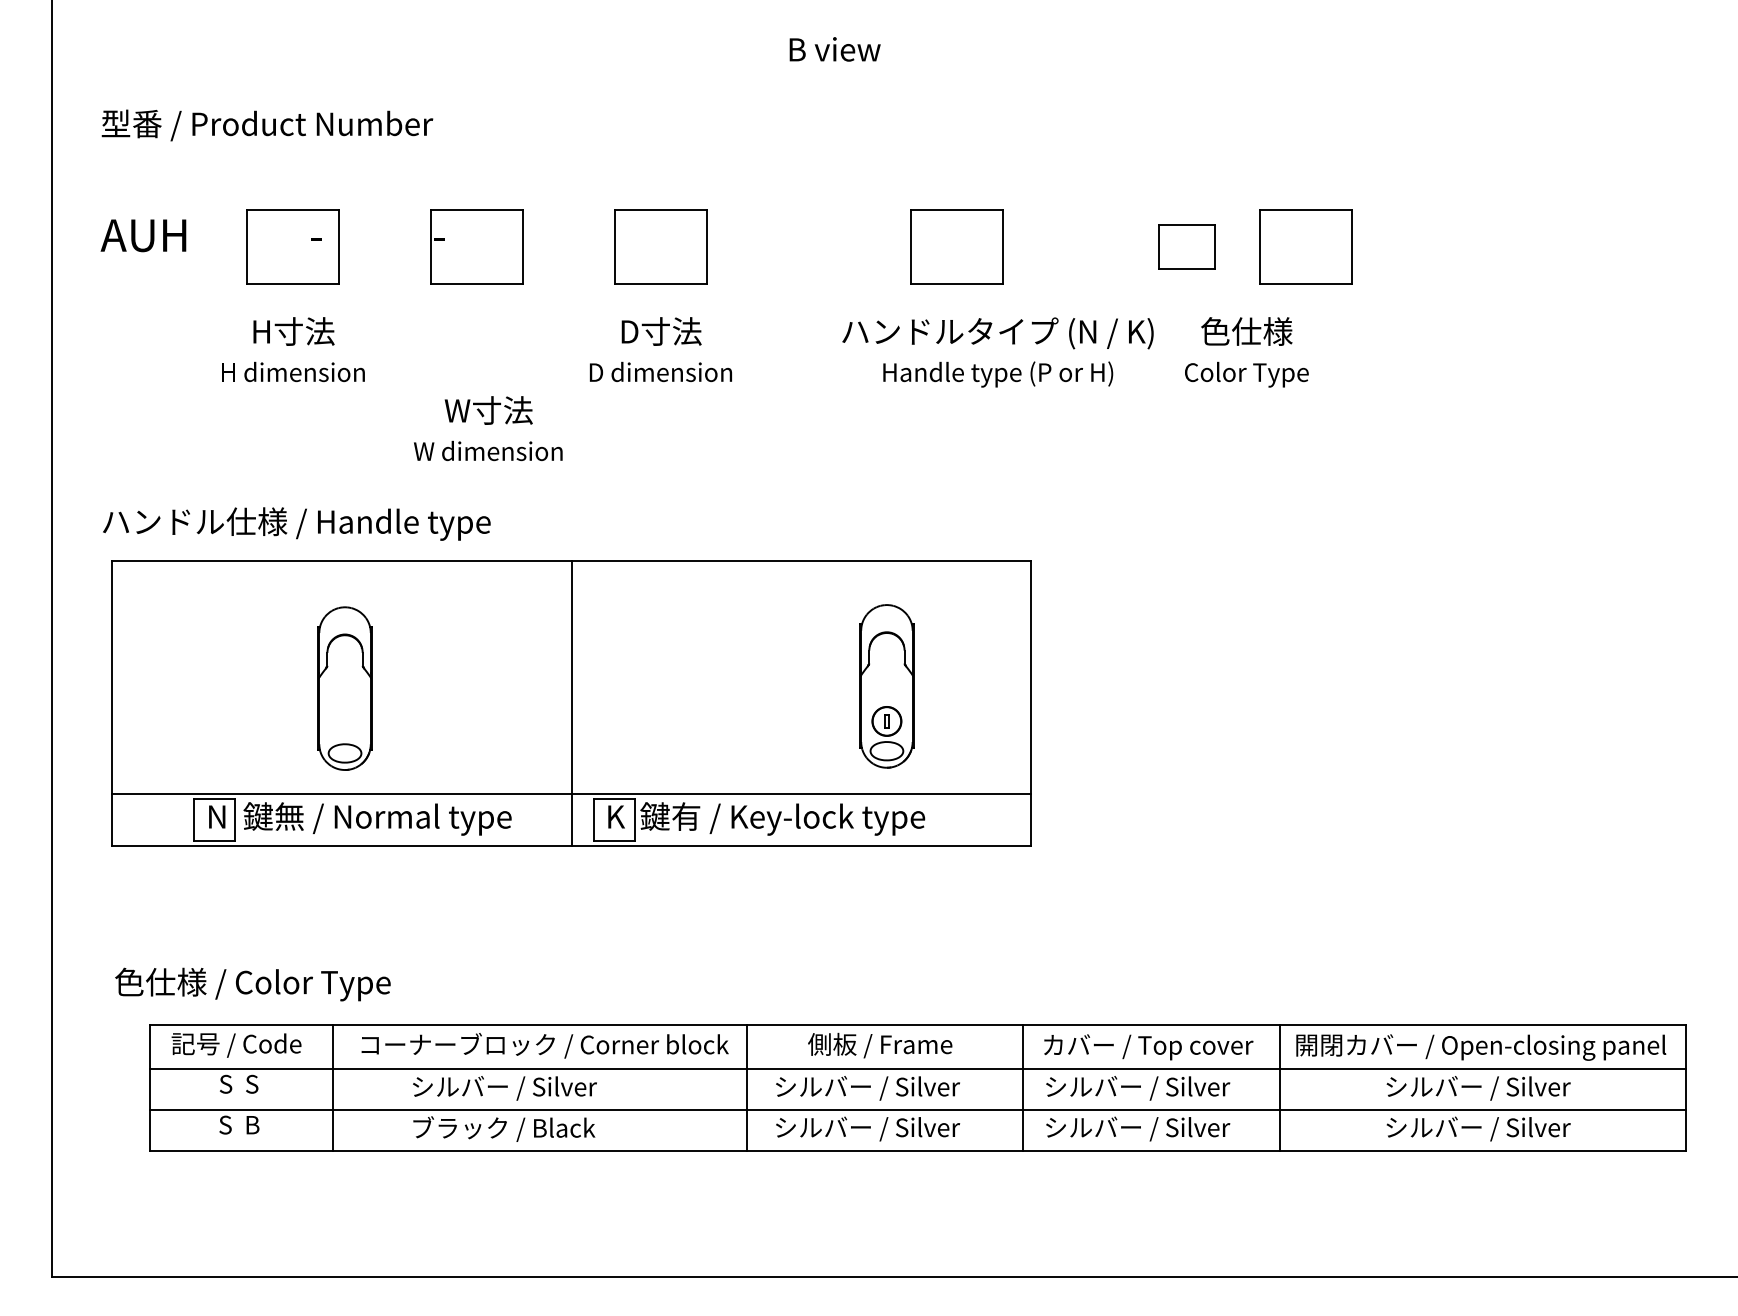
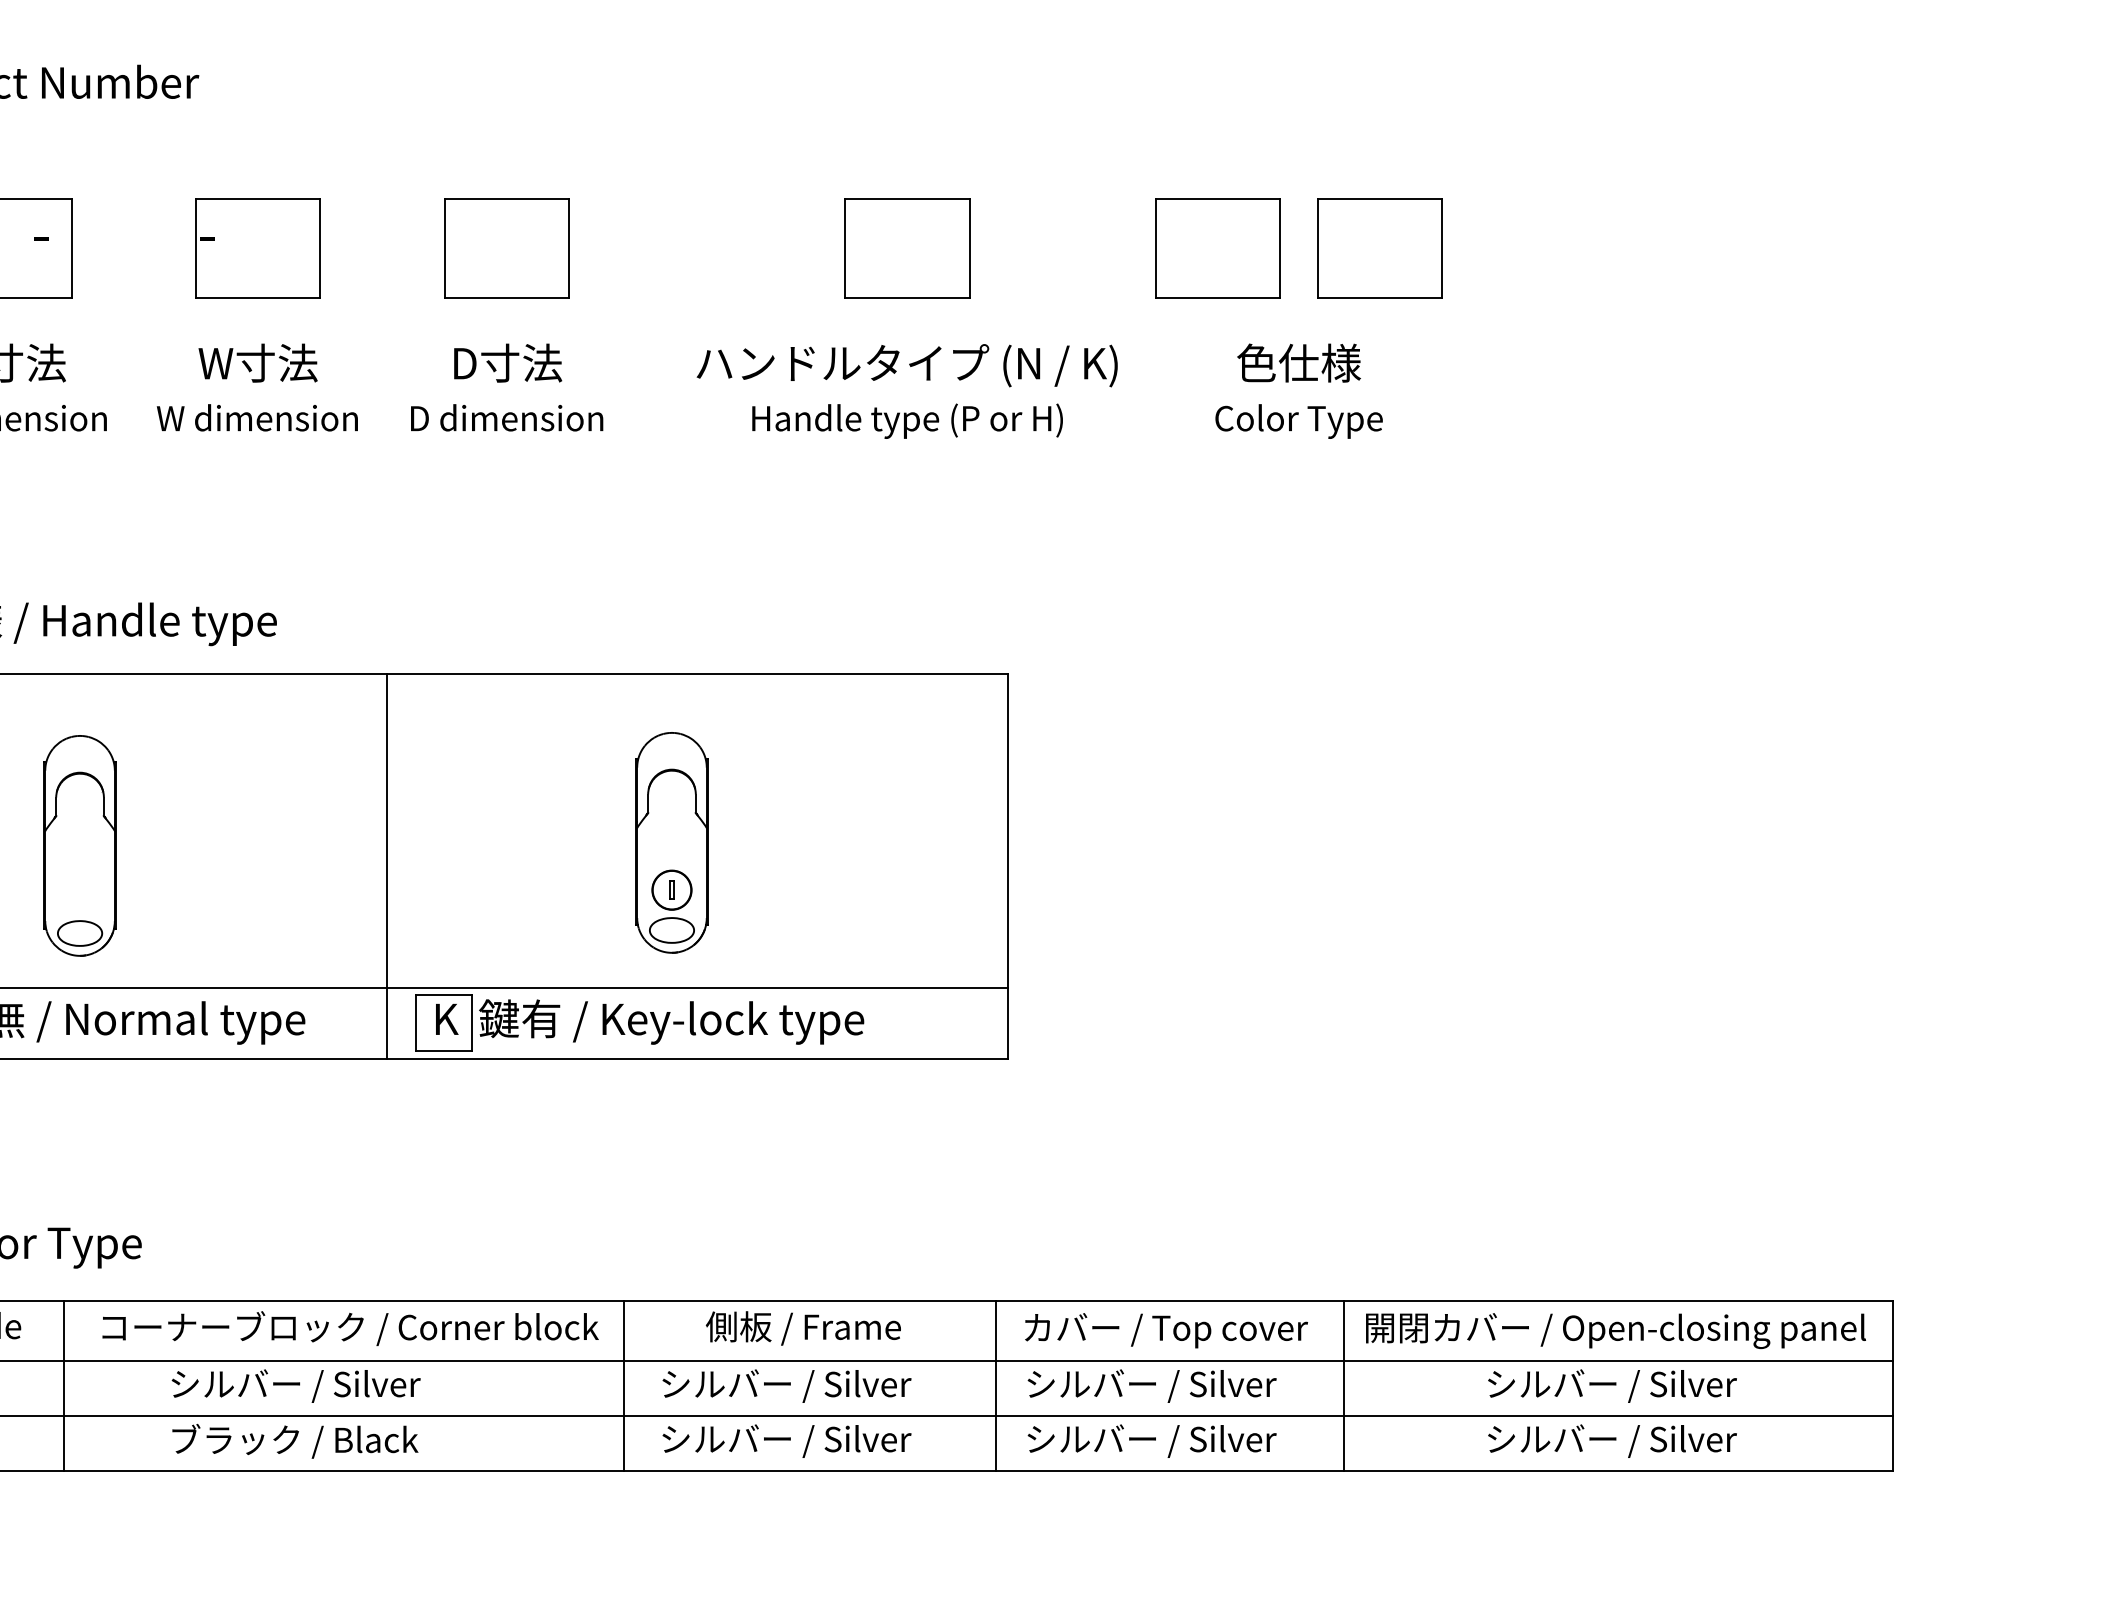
part: (1186, 246) -> (1217, 248), size x1.67
text: (997, 352) -> (906, 391), moved
text: (488, 428) -> (257, 387), moved
part: (886, 686) -> (671, 842), moved

